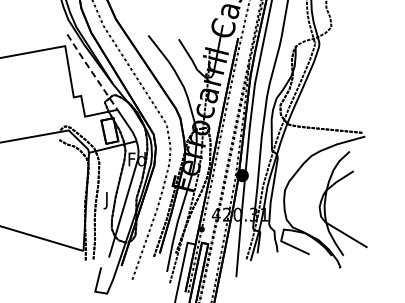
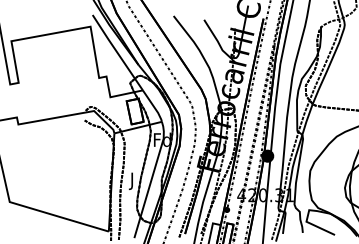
line: (92, 72) -> (117, 53), dashed -> solid

